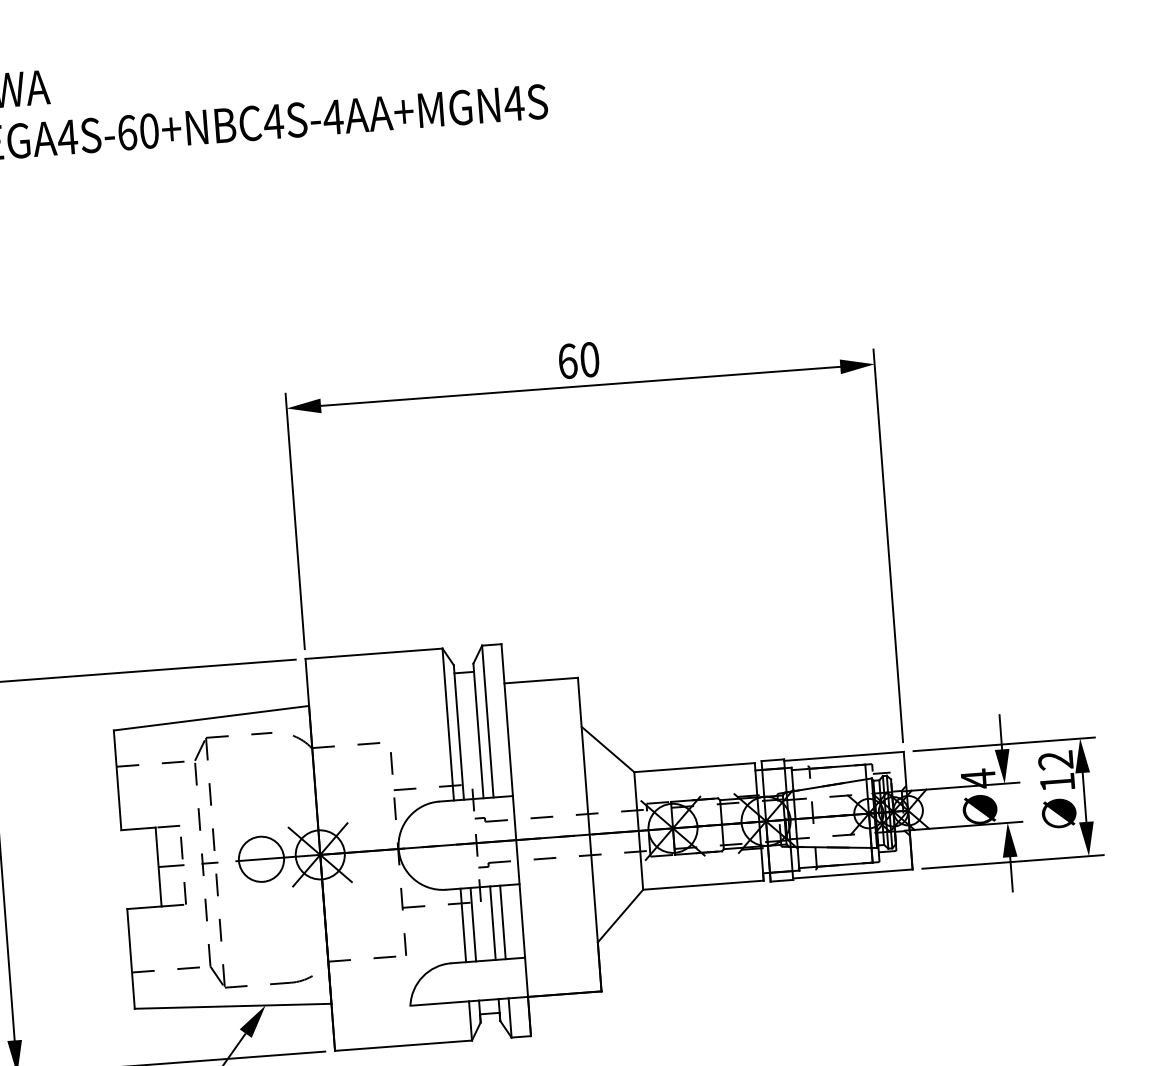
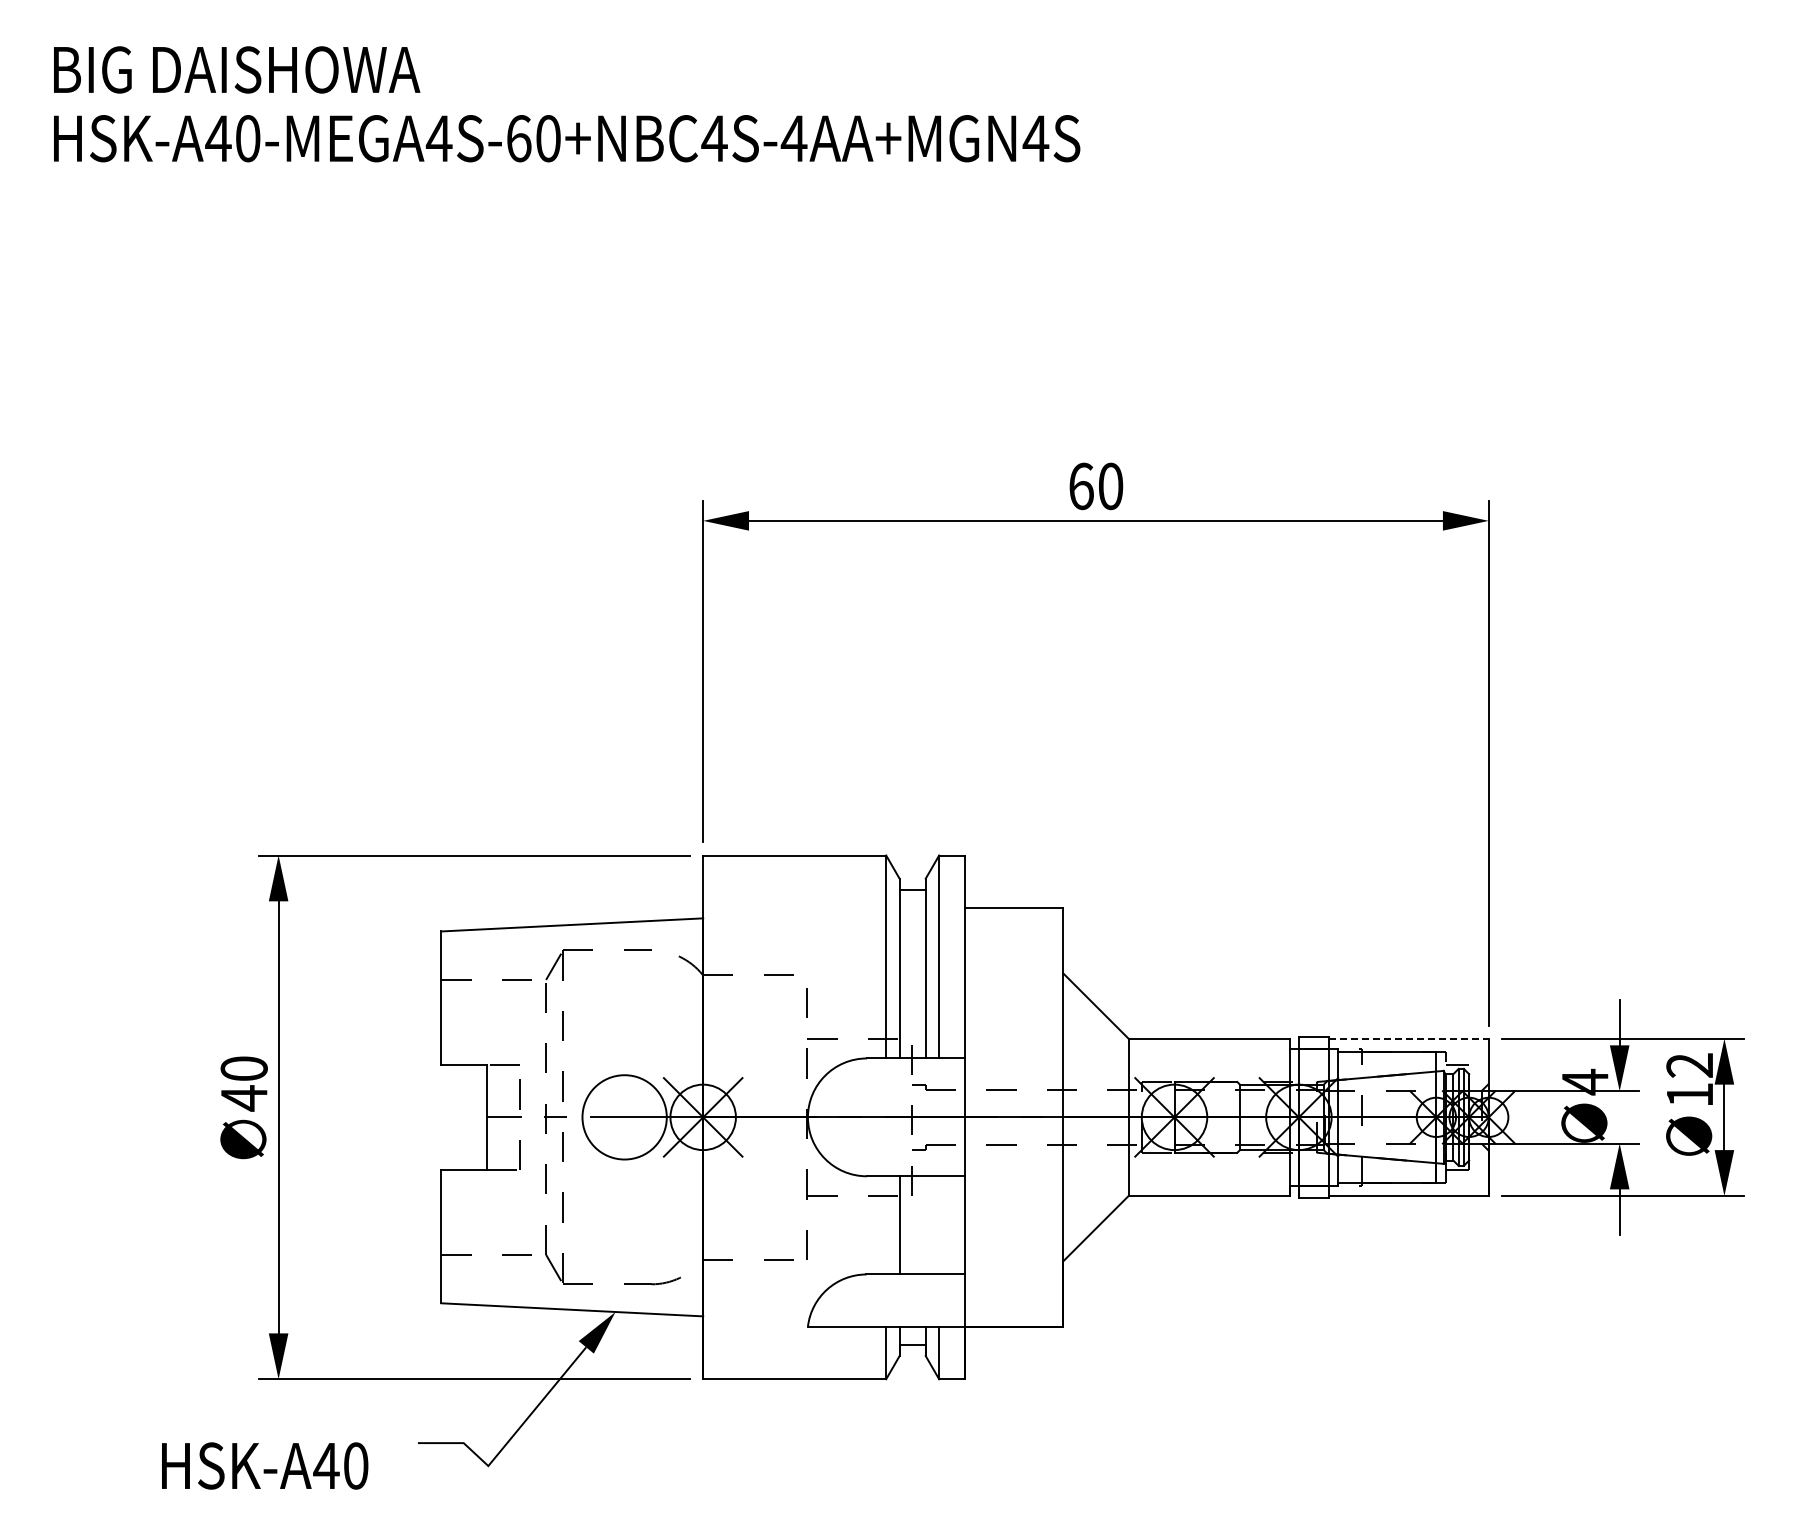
line: (843, 756) -> (1408, 1038), solid -> dashed
circle: (261, 859) -> (624, 1117), size x1.4
line: (503, 922) -> (939, 1225), removed
line: (492, 923) -> (925, 1225), removed
line: (463, 925) -> (886, 1225), removed

